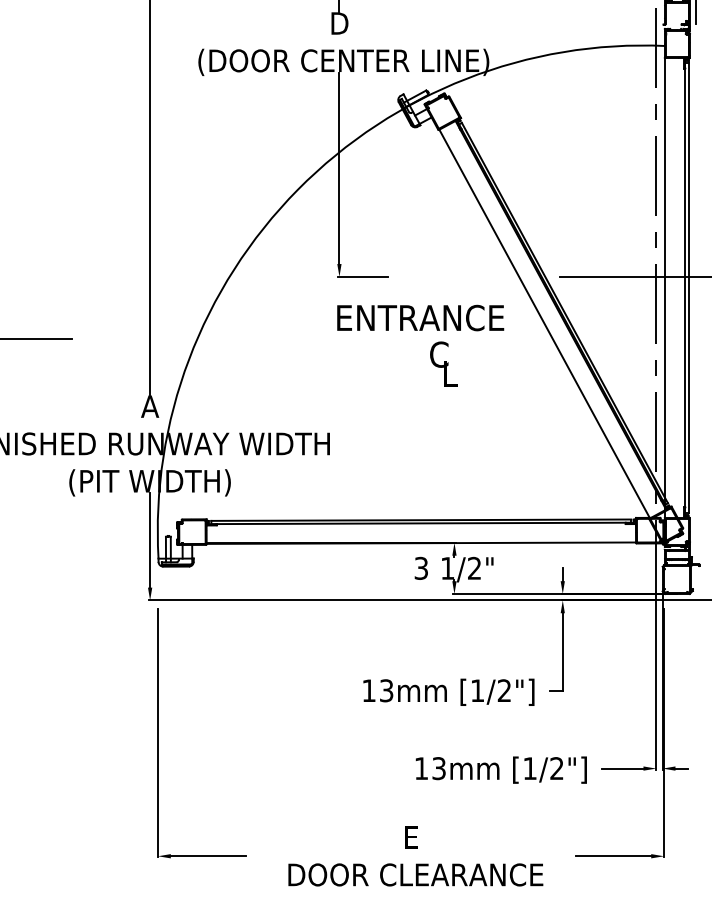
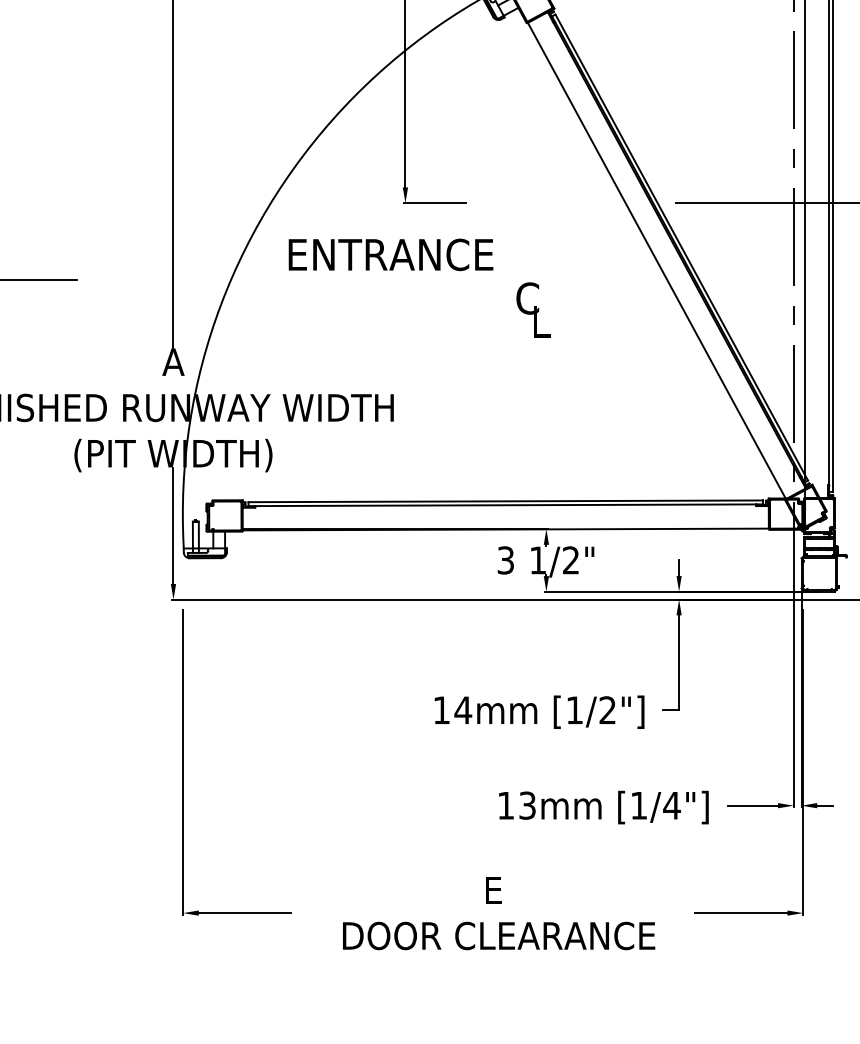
text: (420, 317) -> (390, 254), moved
text: (386, 690) -> (463, 709), 13mm -> 14mm
text: (556, 768) -> (671, 805), [1/2"] -> [1/4"]

